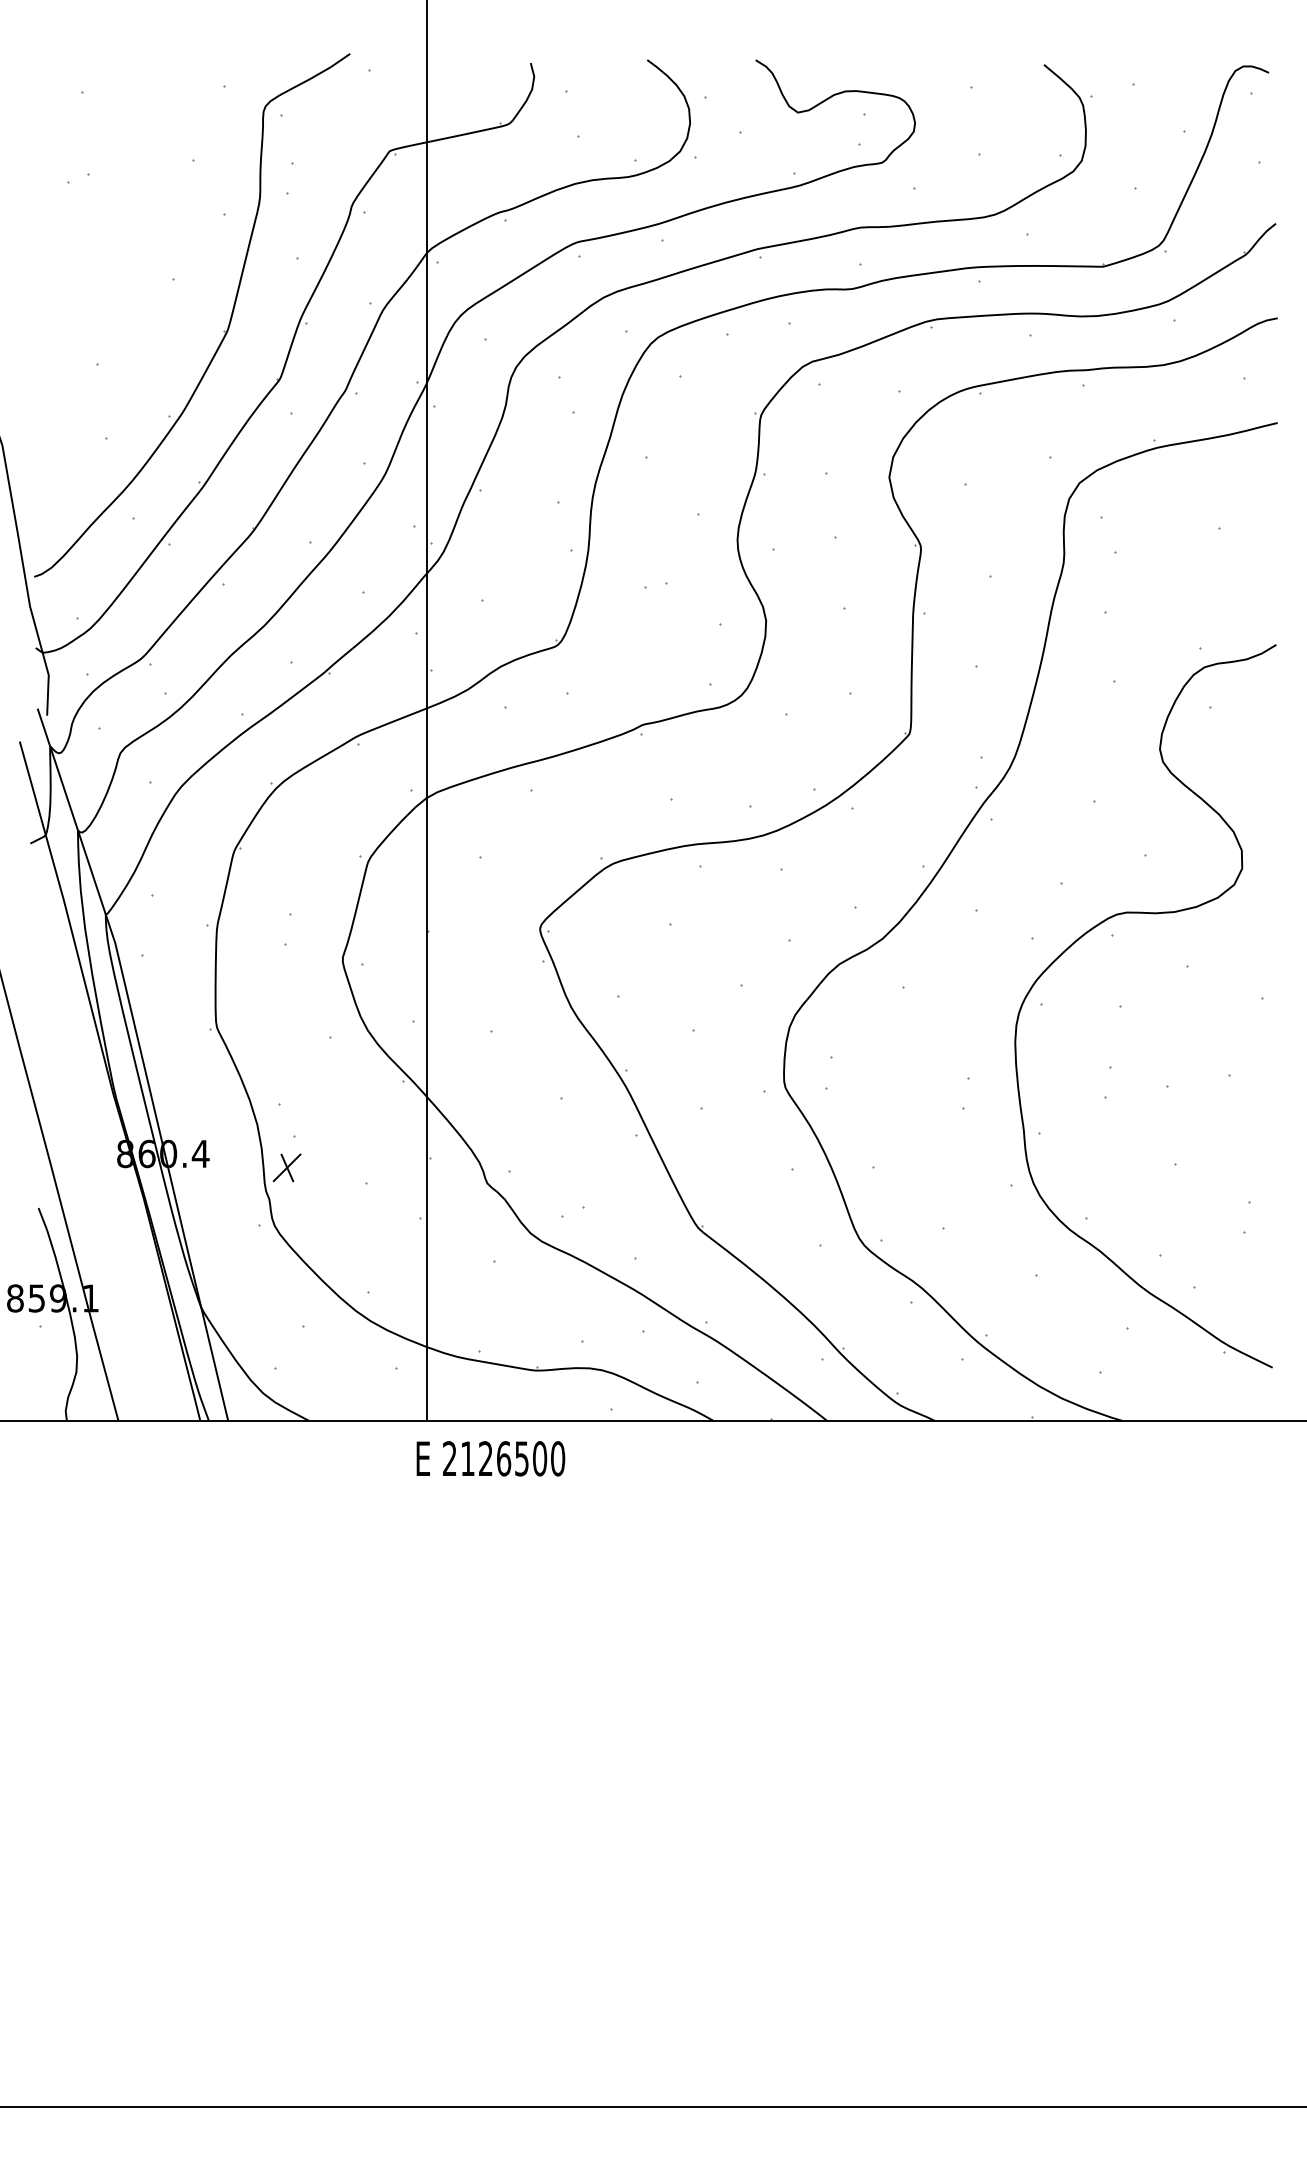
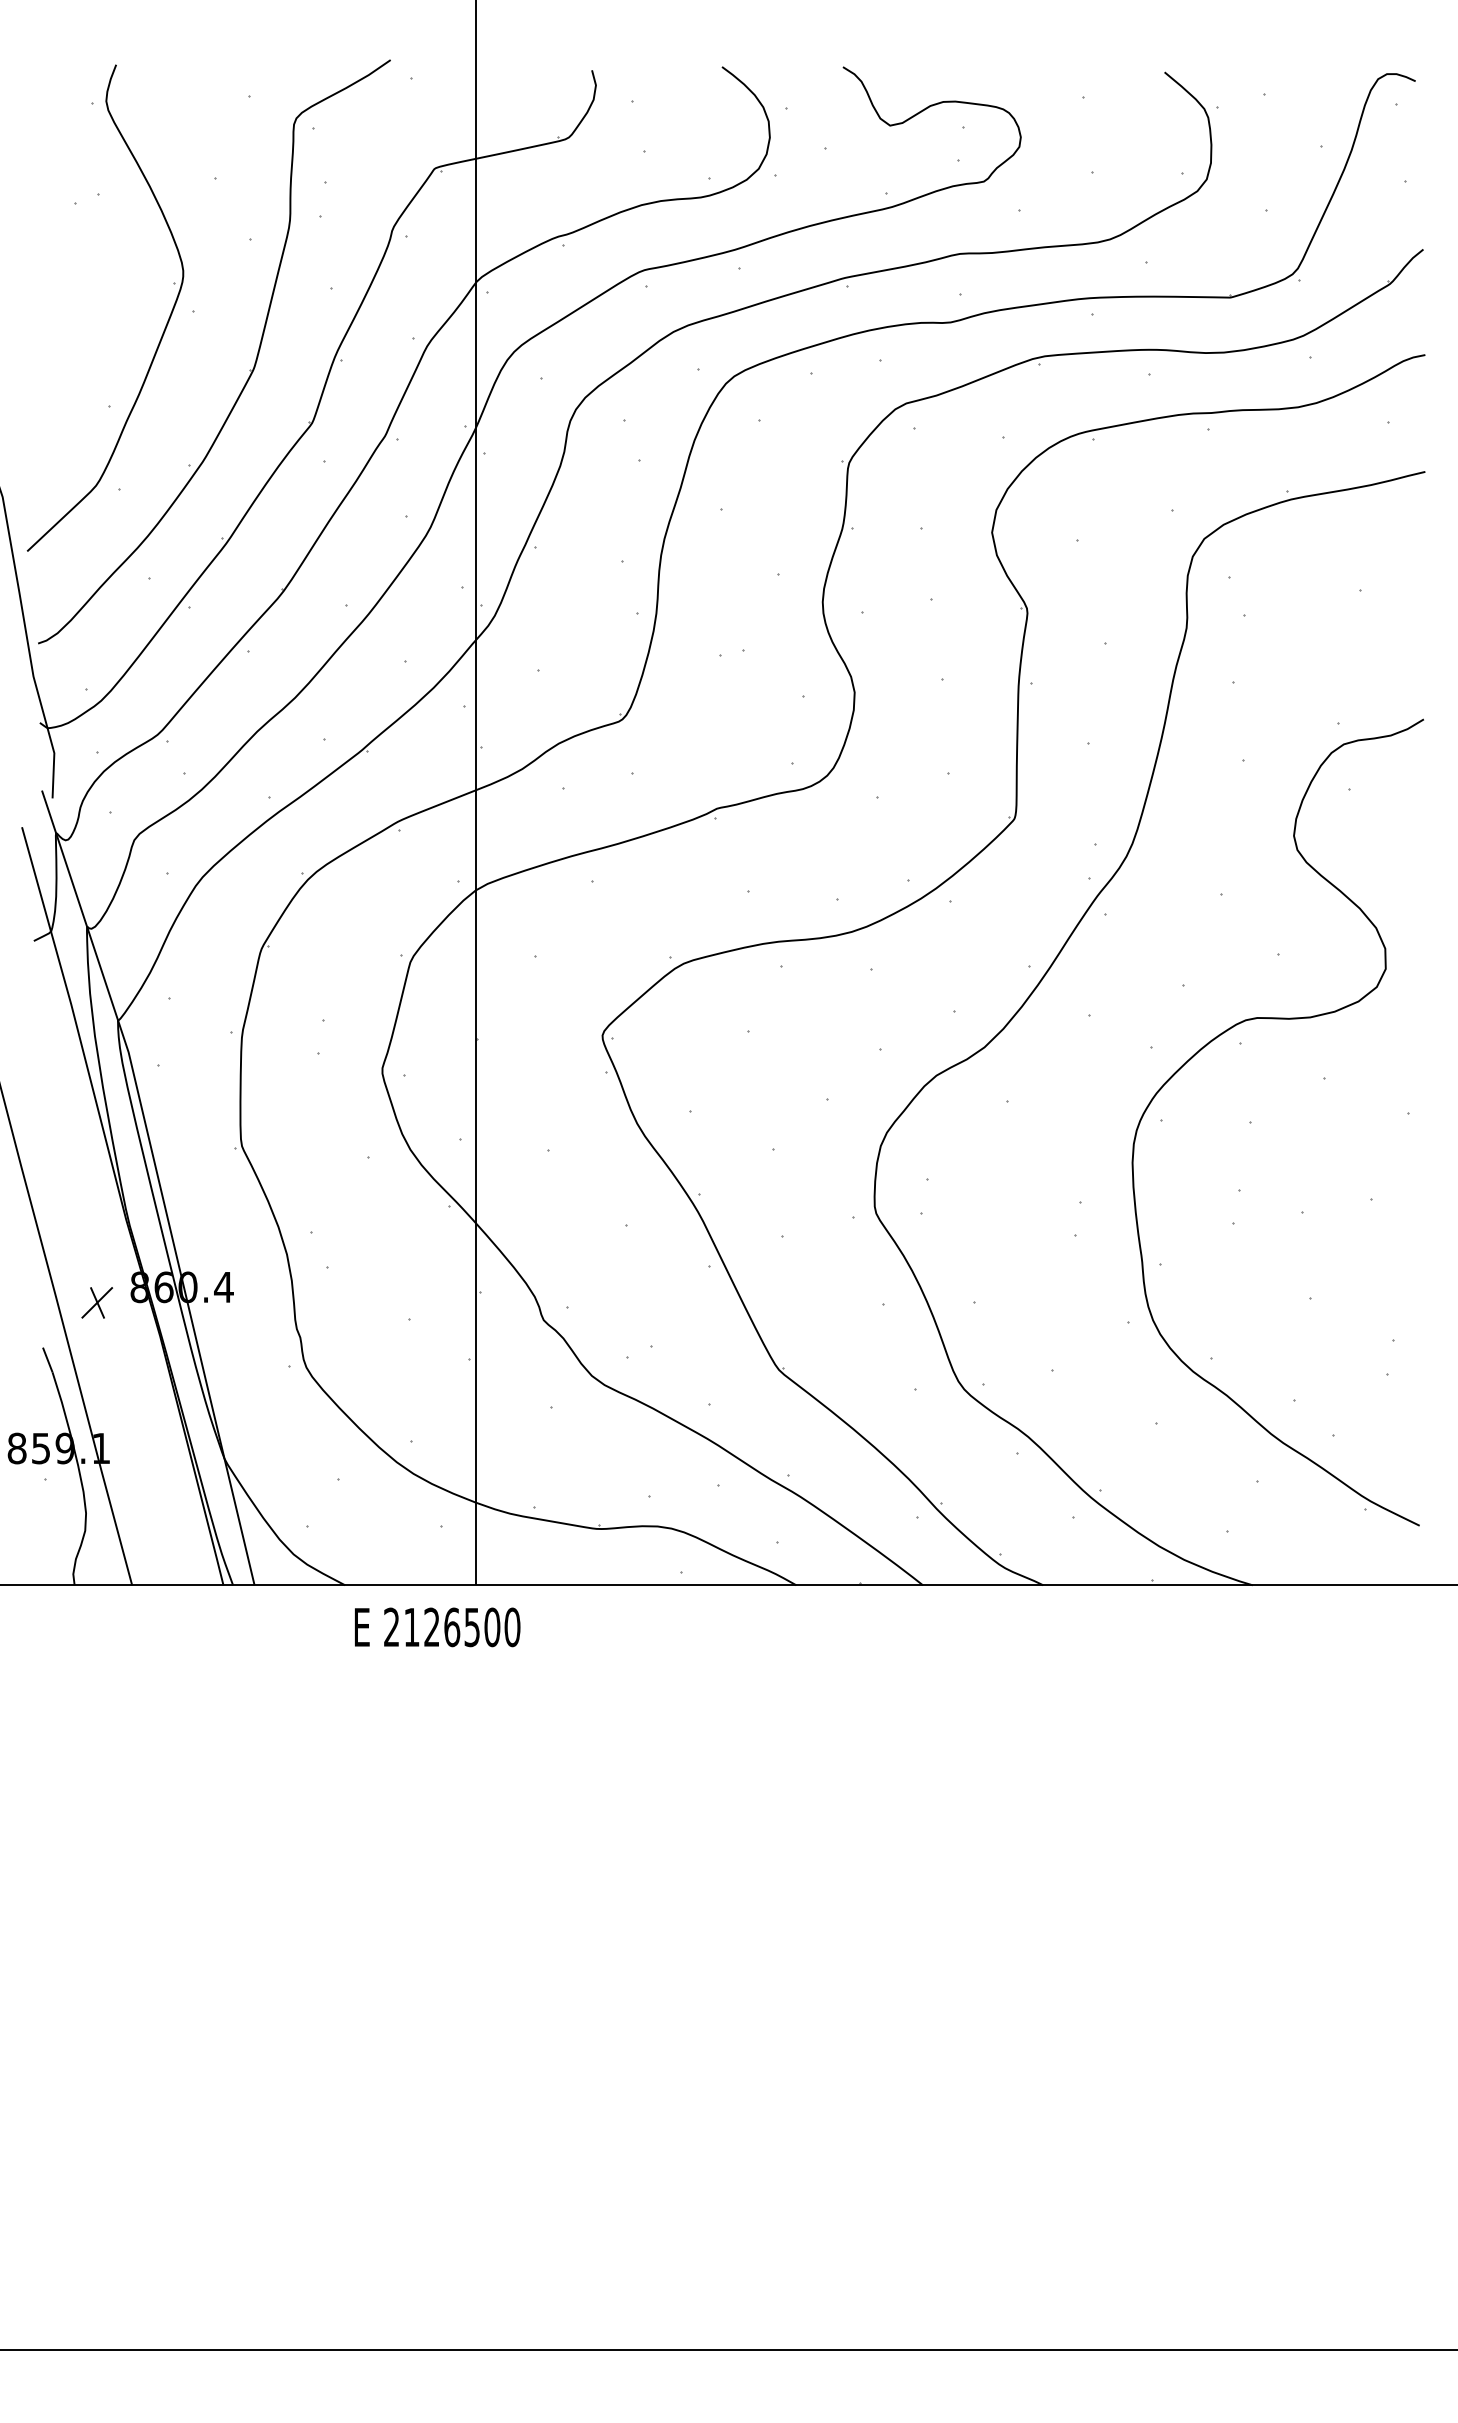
part: (146, 296) -> (163, 330), added
part: (286, 1167) -> (96, 1302), moved
text: (490, 1458) -> (437, 1627), moved

